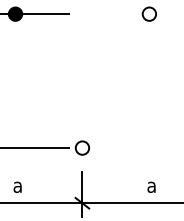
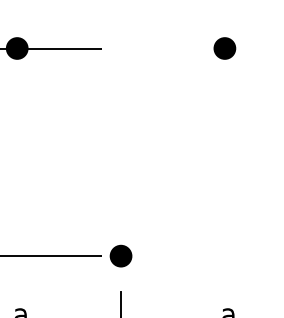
fill: (149, 13) -> (224, 47), added
fill: (82, 147) -> (121, 255), added

